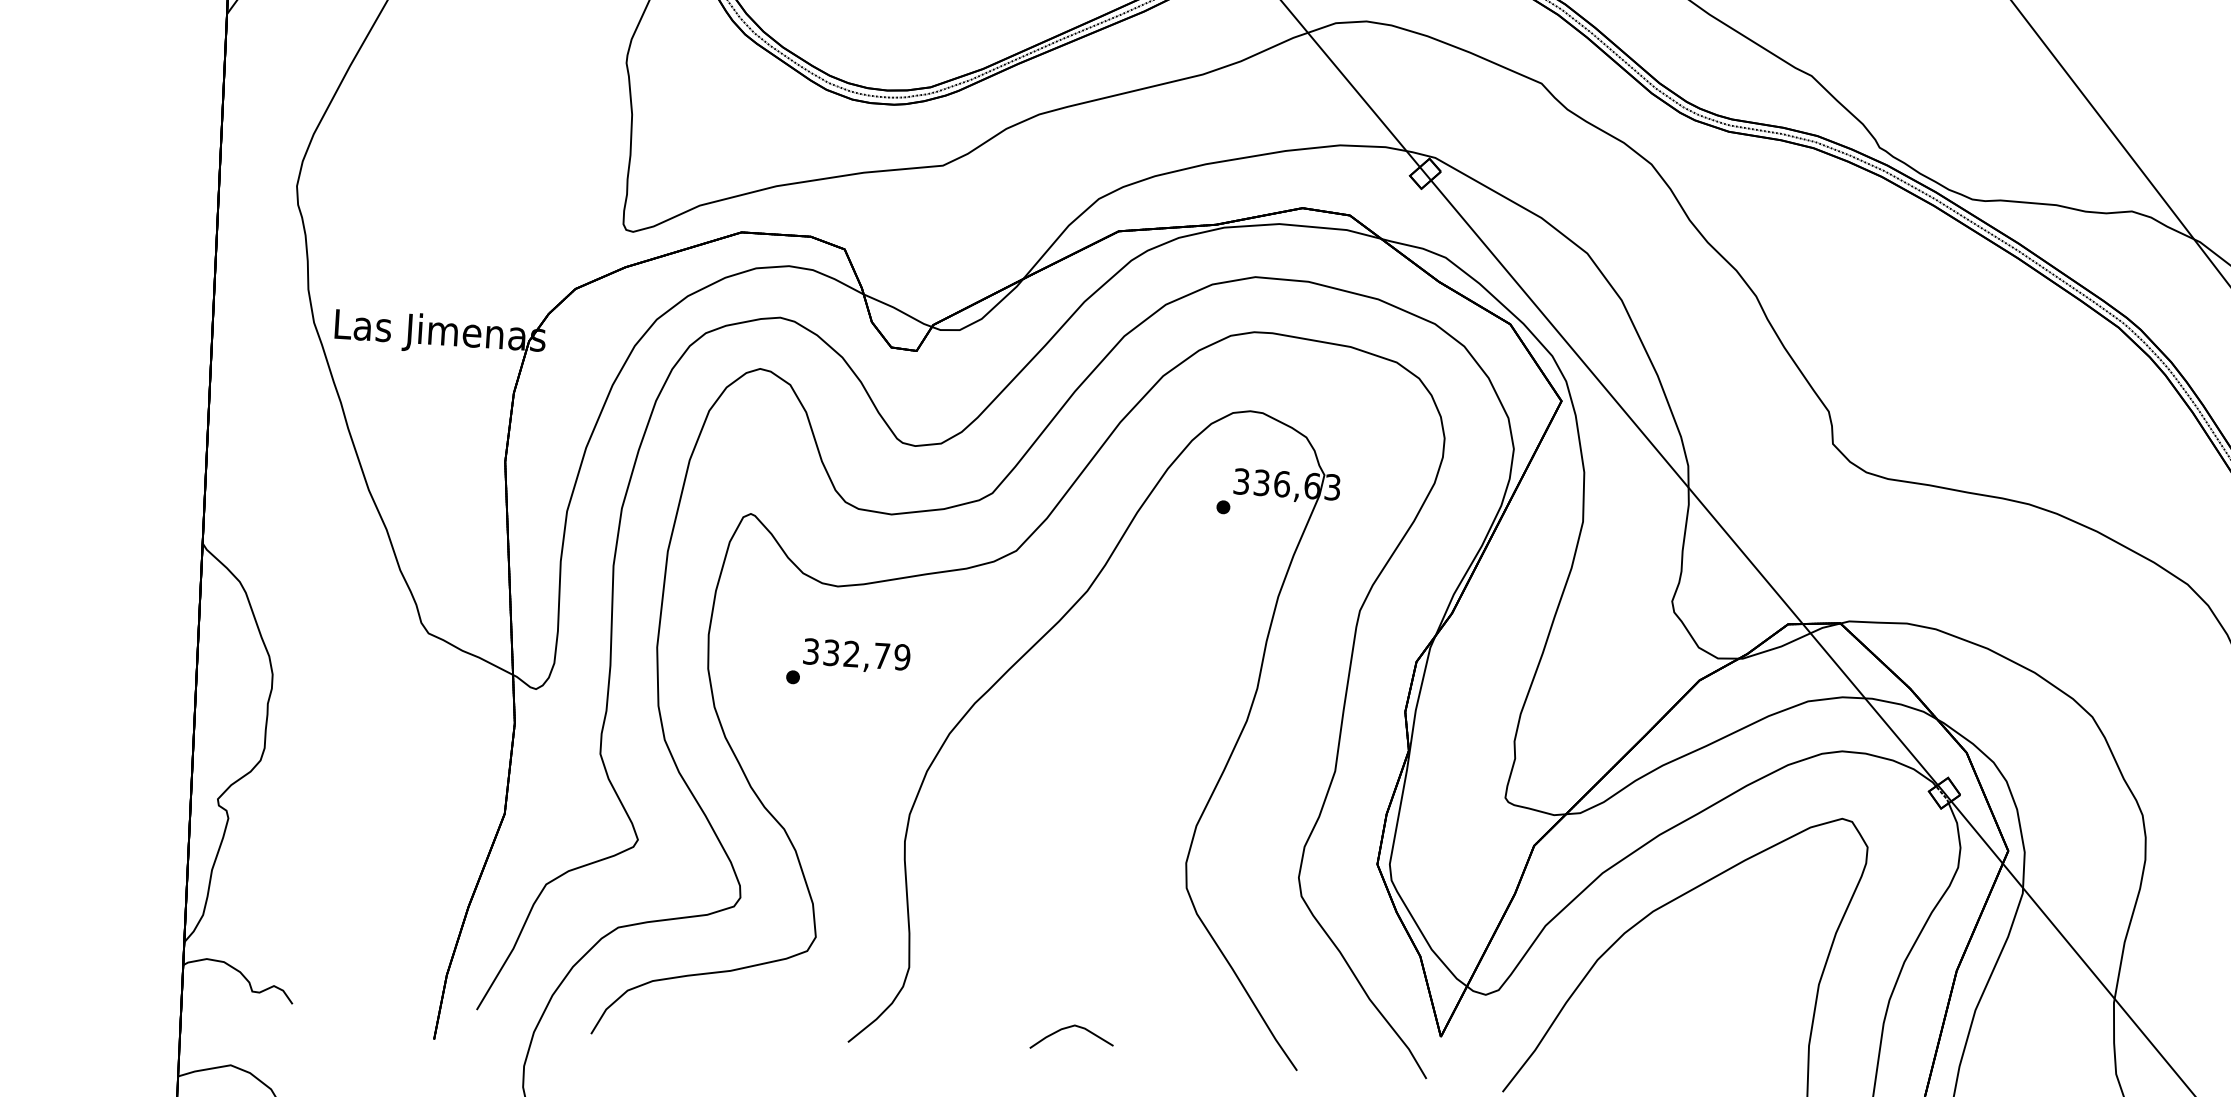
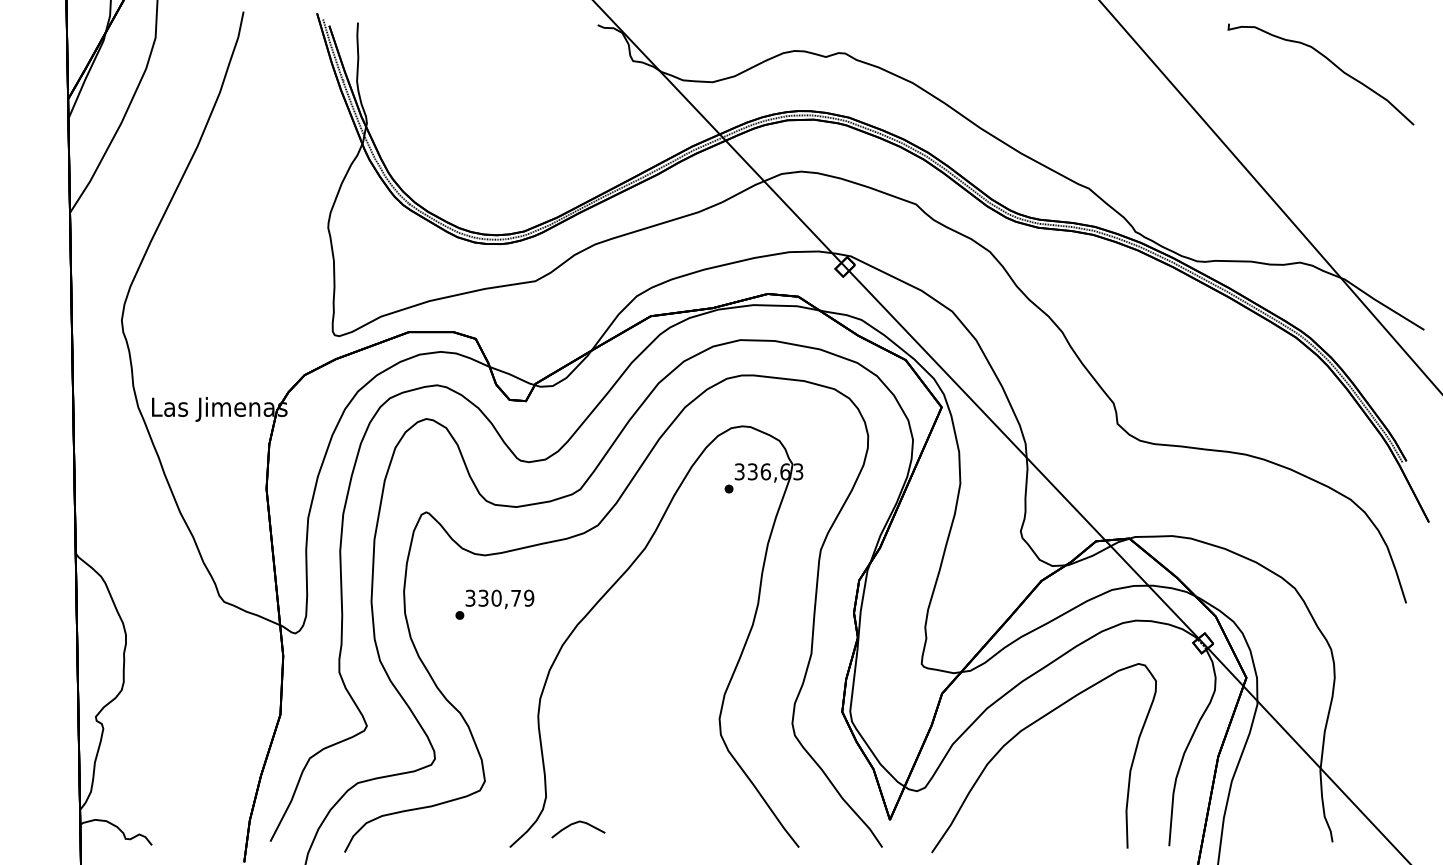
text: (851, 652) -> (496, 597), 332,79 -> 330,79
curve: (1071, 1028) -> (577, 823), moved

